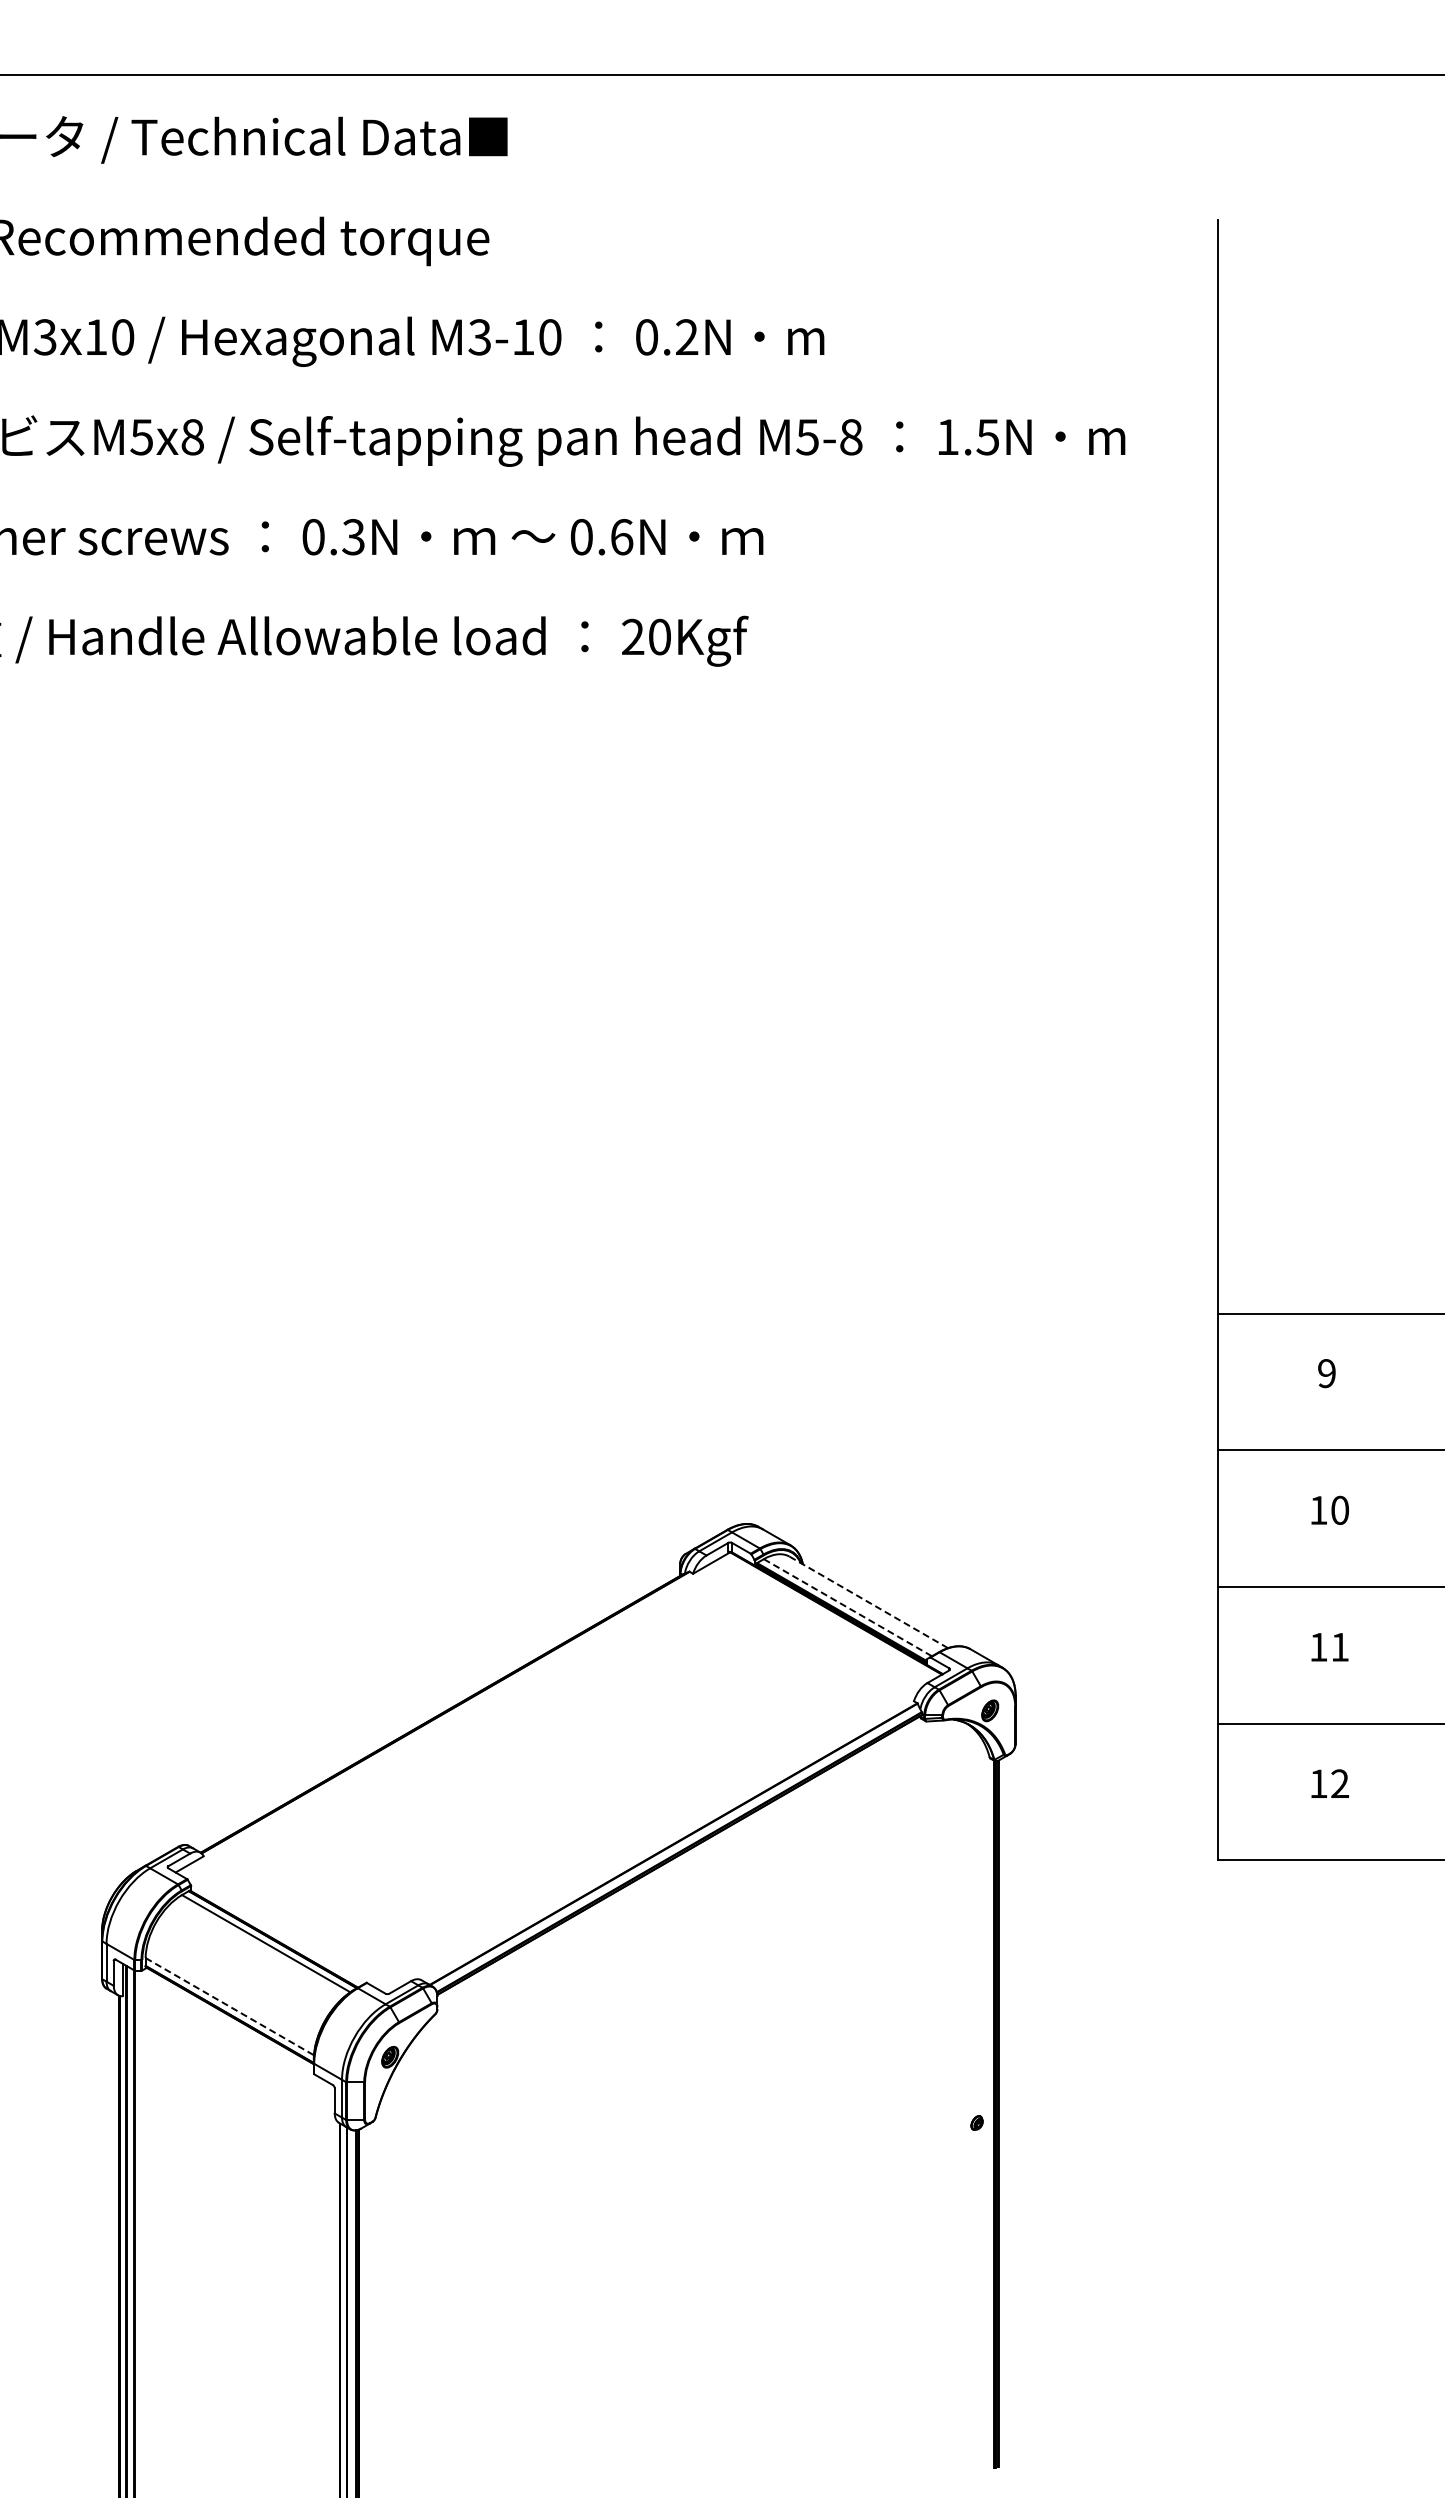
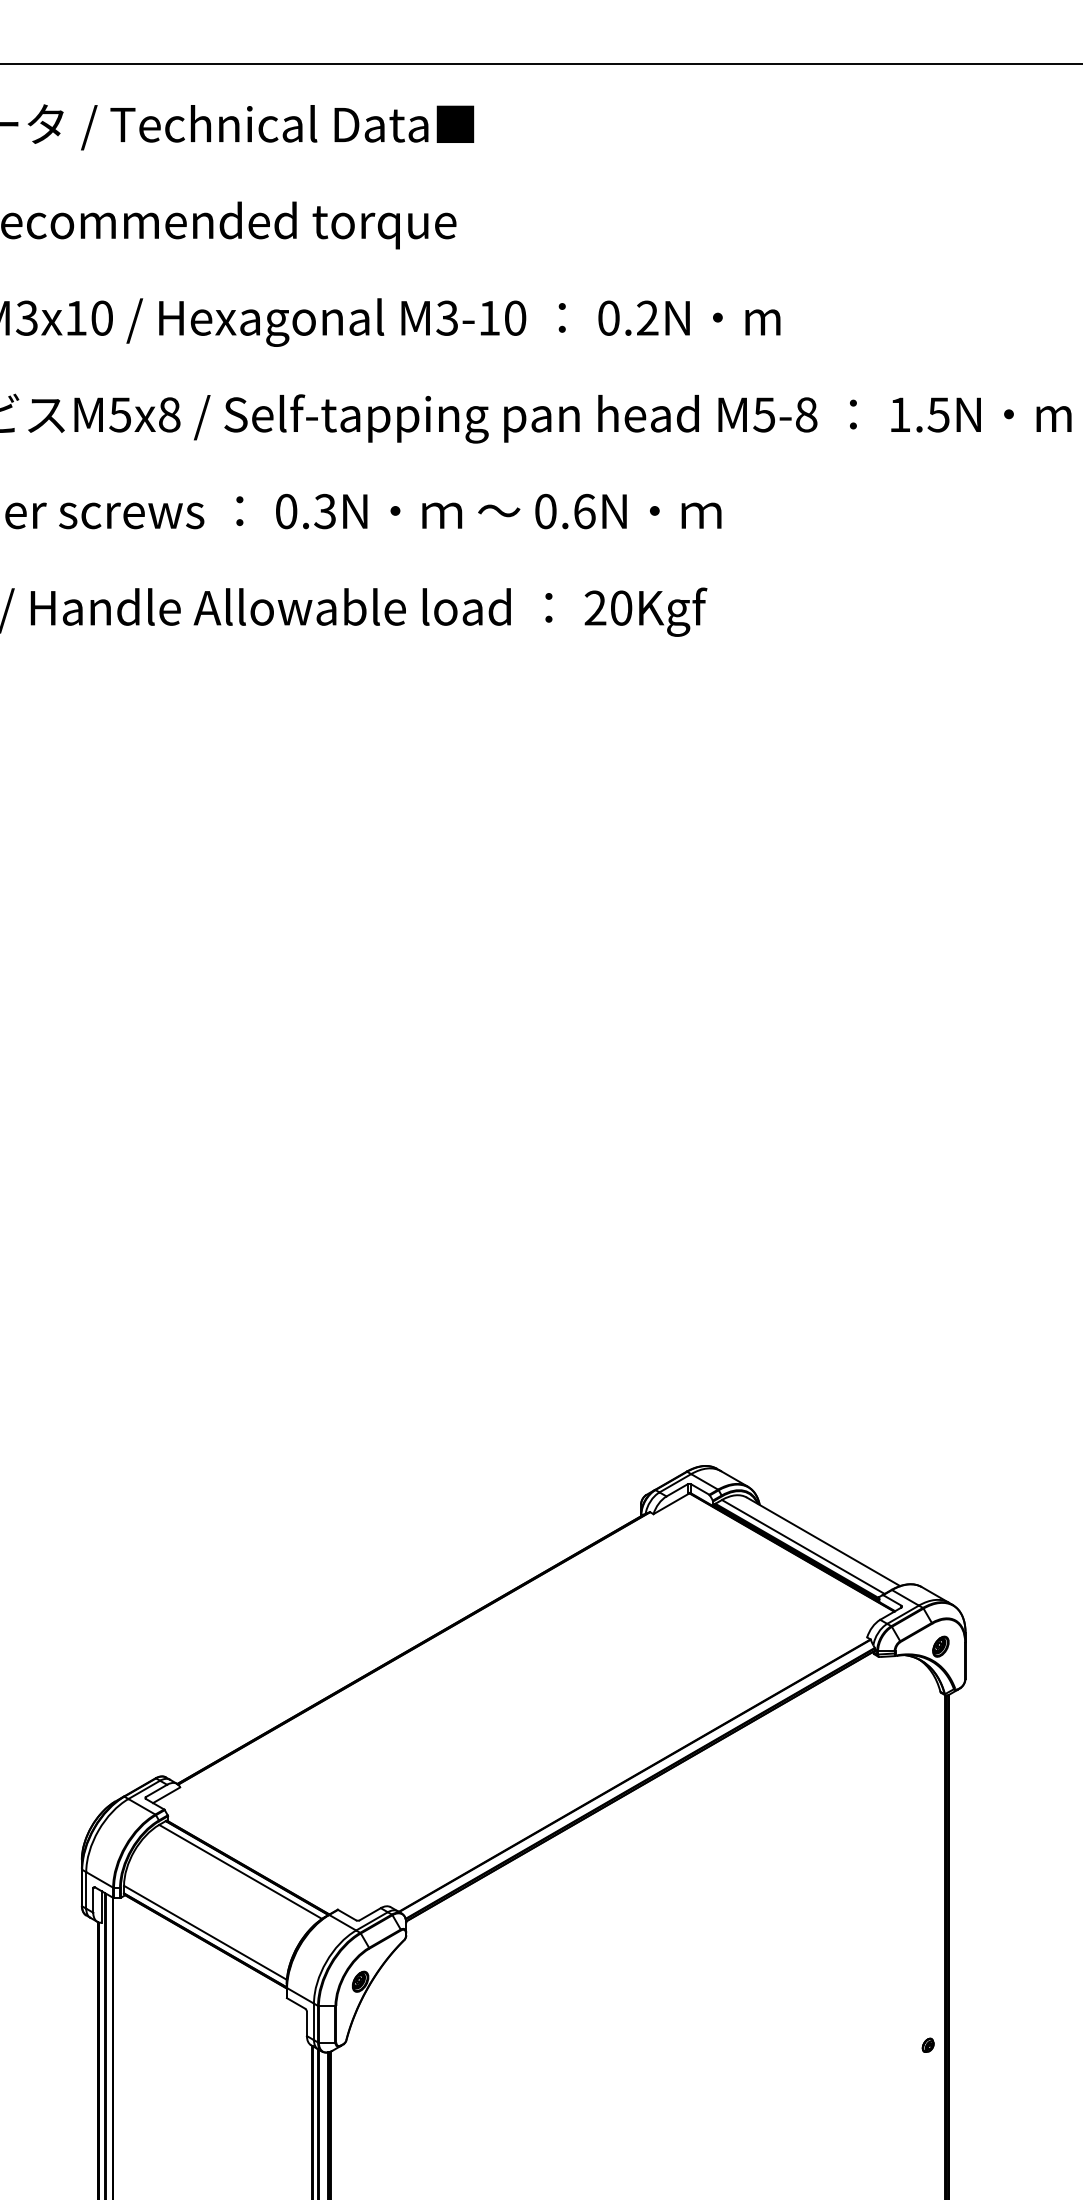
line: (869, 1602) -> (824, 1541), dashed -> solid
line: (848, 1607) -> (803, 1546), dashed -> solid
line: (230, 2006) -> (206, 1932), dashed -> solid

